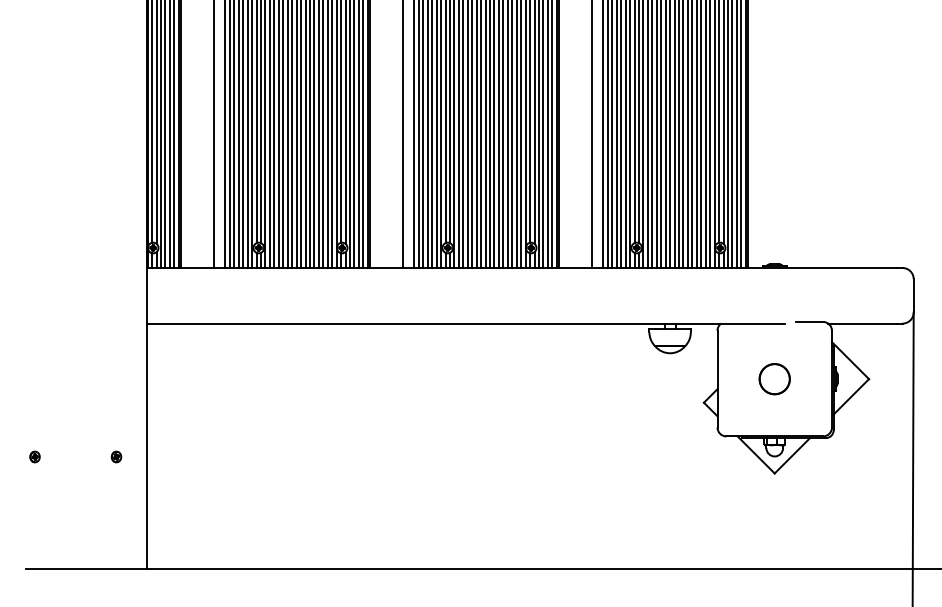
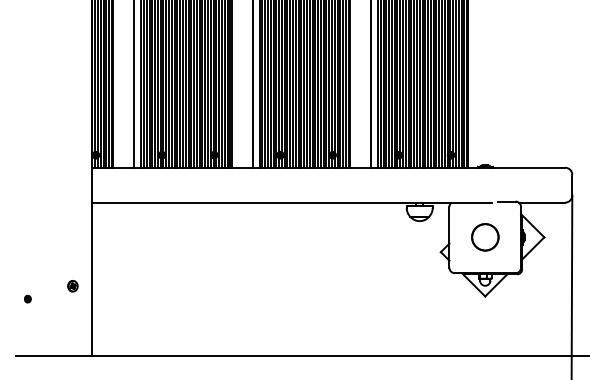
circle: (773, 379) -> (484, 237), size x1.4
part: (34, 455) -> (27, 298), moved
part: (115, 455) -> (72, 285), size x1.6

